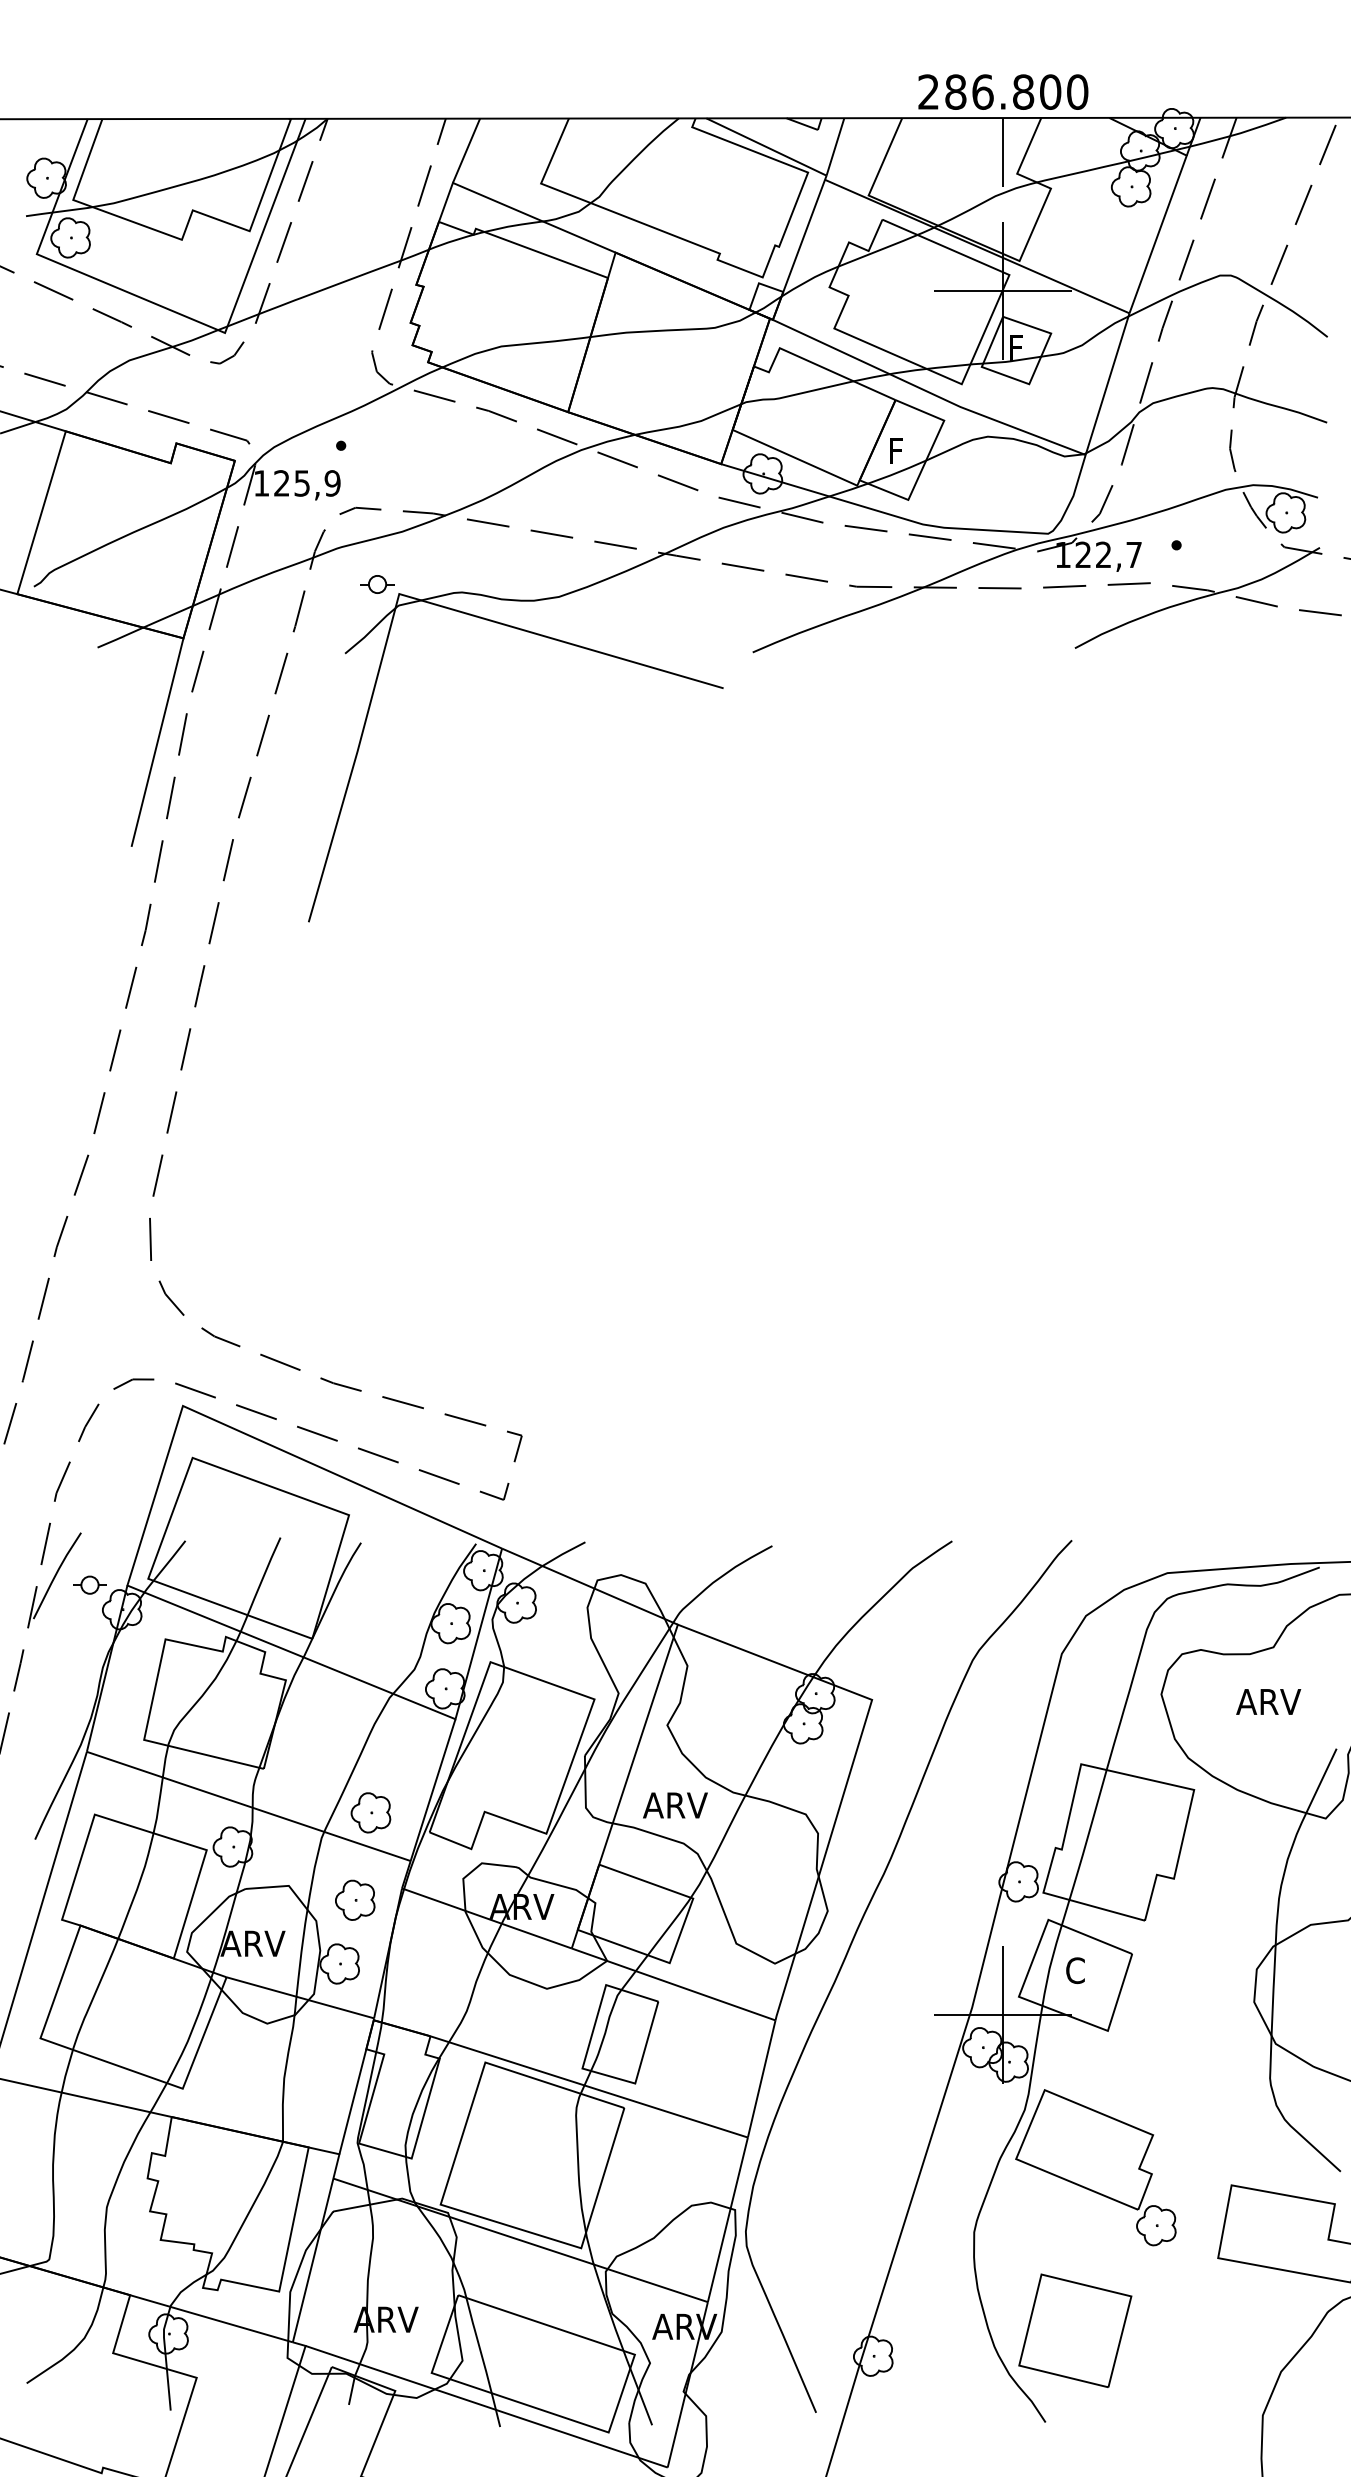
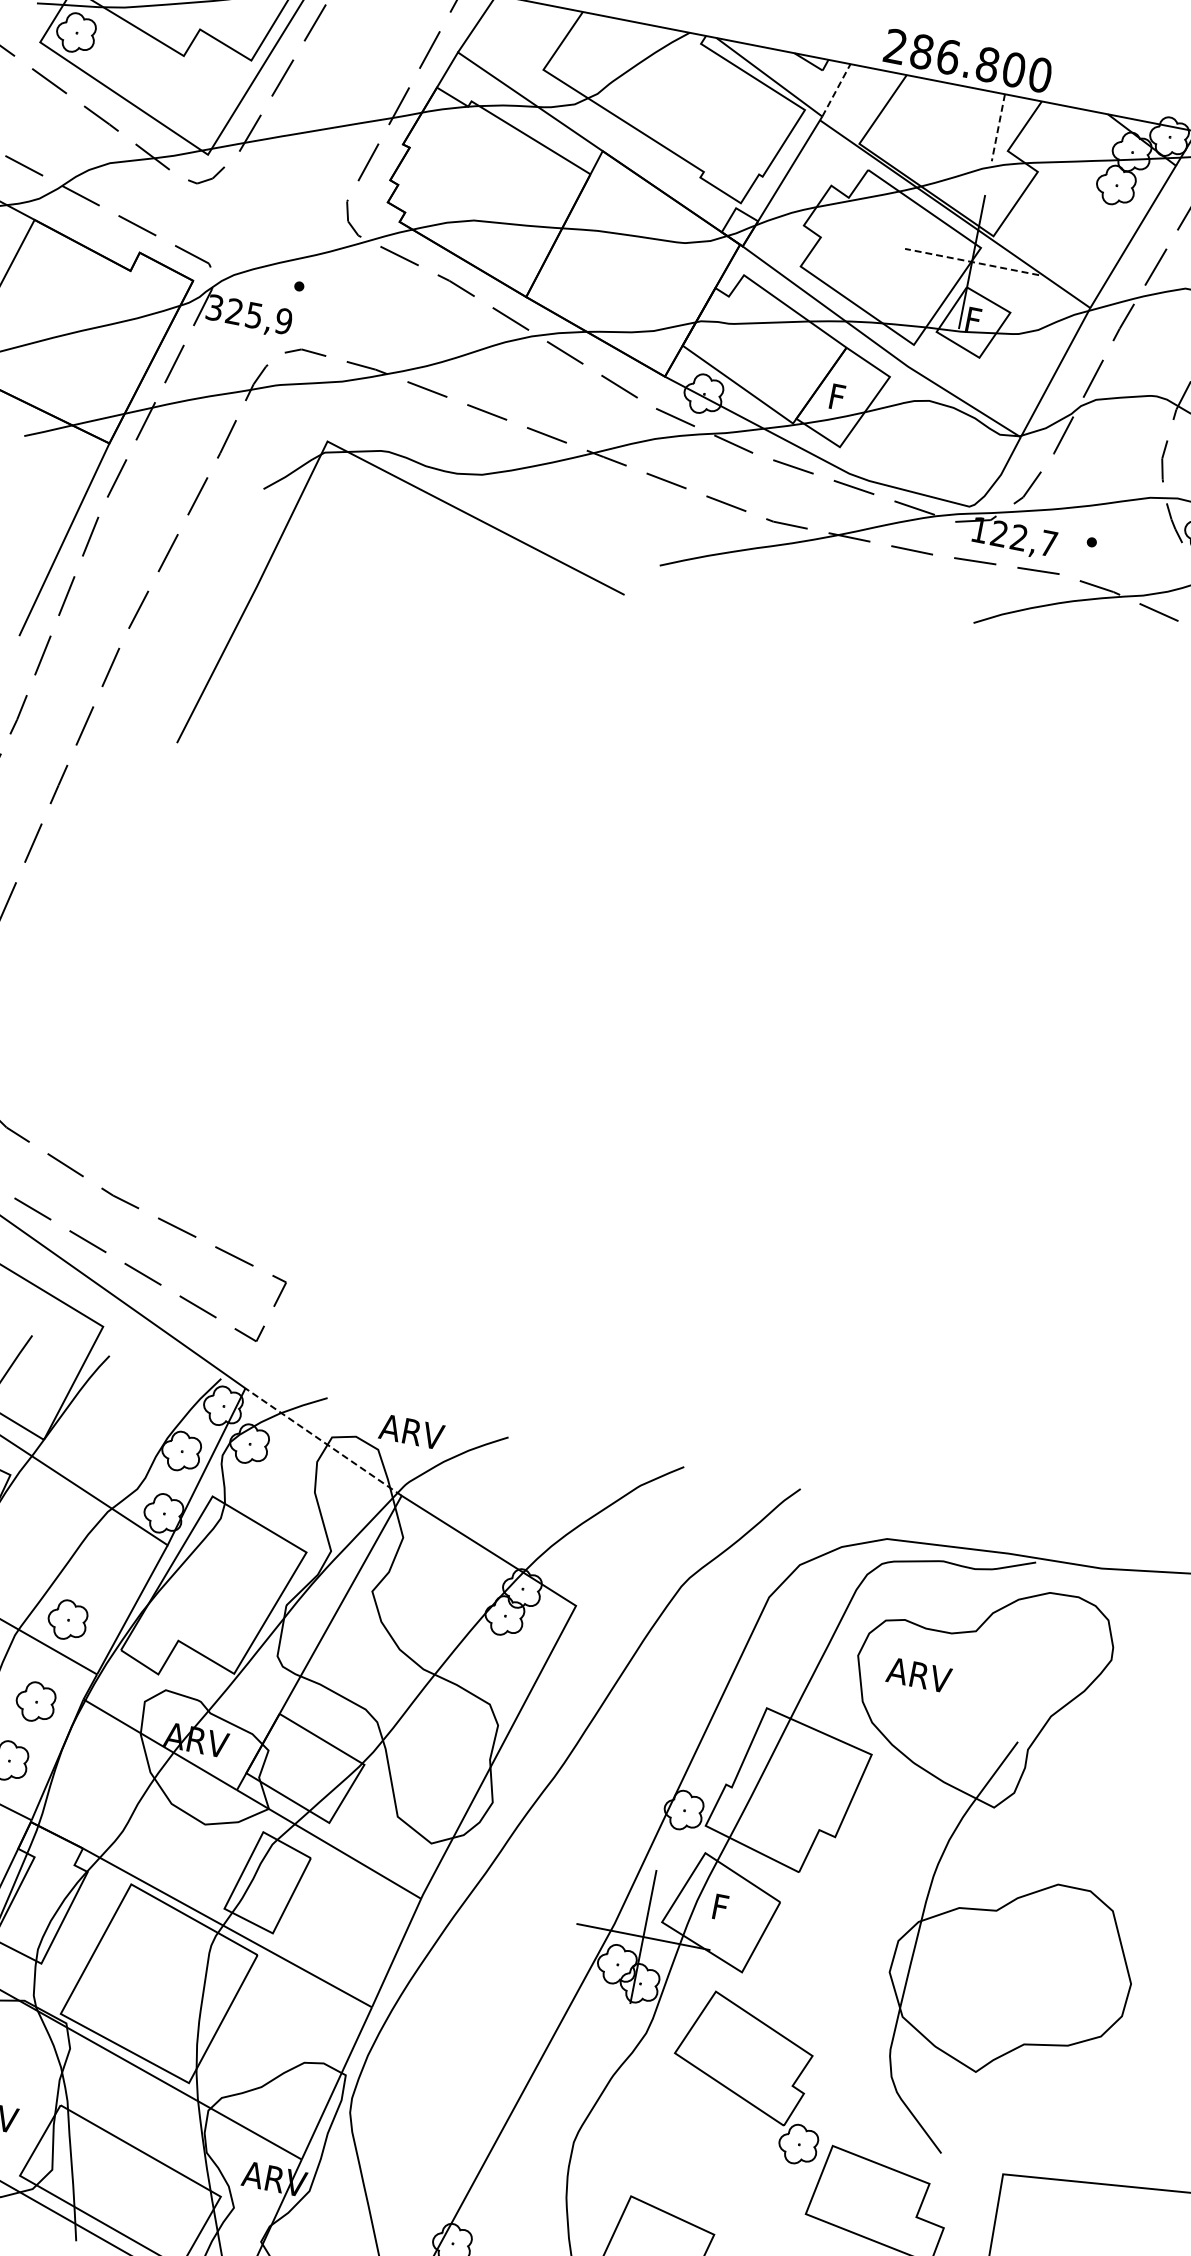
text: (1003, 91) -> (968, 60), moved
line: (835, 146) -> (836, 89), solid -> dashed
line: (1003, 153) -> (998, 128), solid -> dashed
line: (1003, 290) -> (972, 261), solid -> dashed
text: (261, 483) -> (214, 307), 125,9 -> 325,9
part: (377, 584) -> (308, 428), removed
line: (589, 1586) -> (323, 1441), solid -> dashed
text: (1268, 1701) -> (919, 1674), moved
text: (675, 1805) -> (411, 1432), moved
text: (1075, 1970) -> (722, 1907), C -> F
part: (1095, 2167) -> (750, 2076), moved

